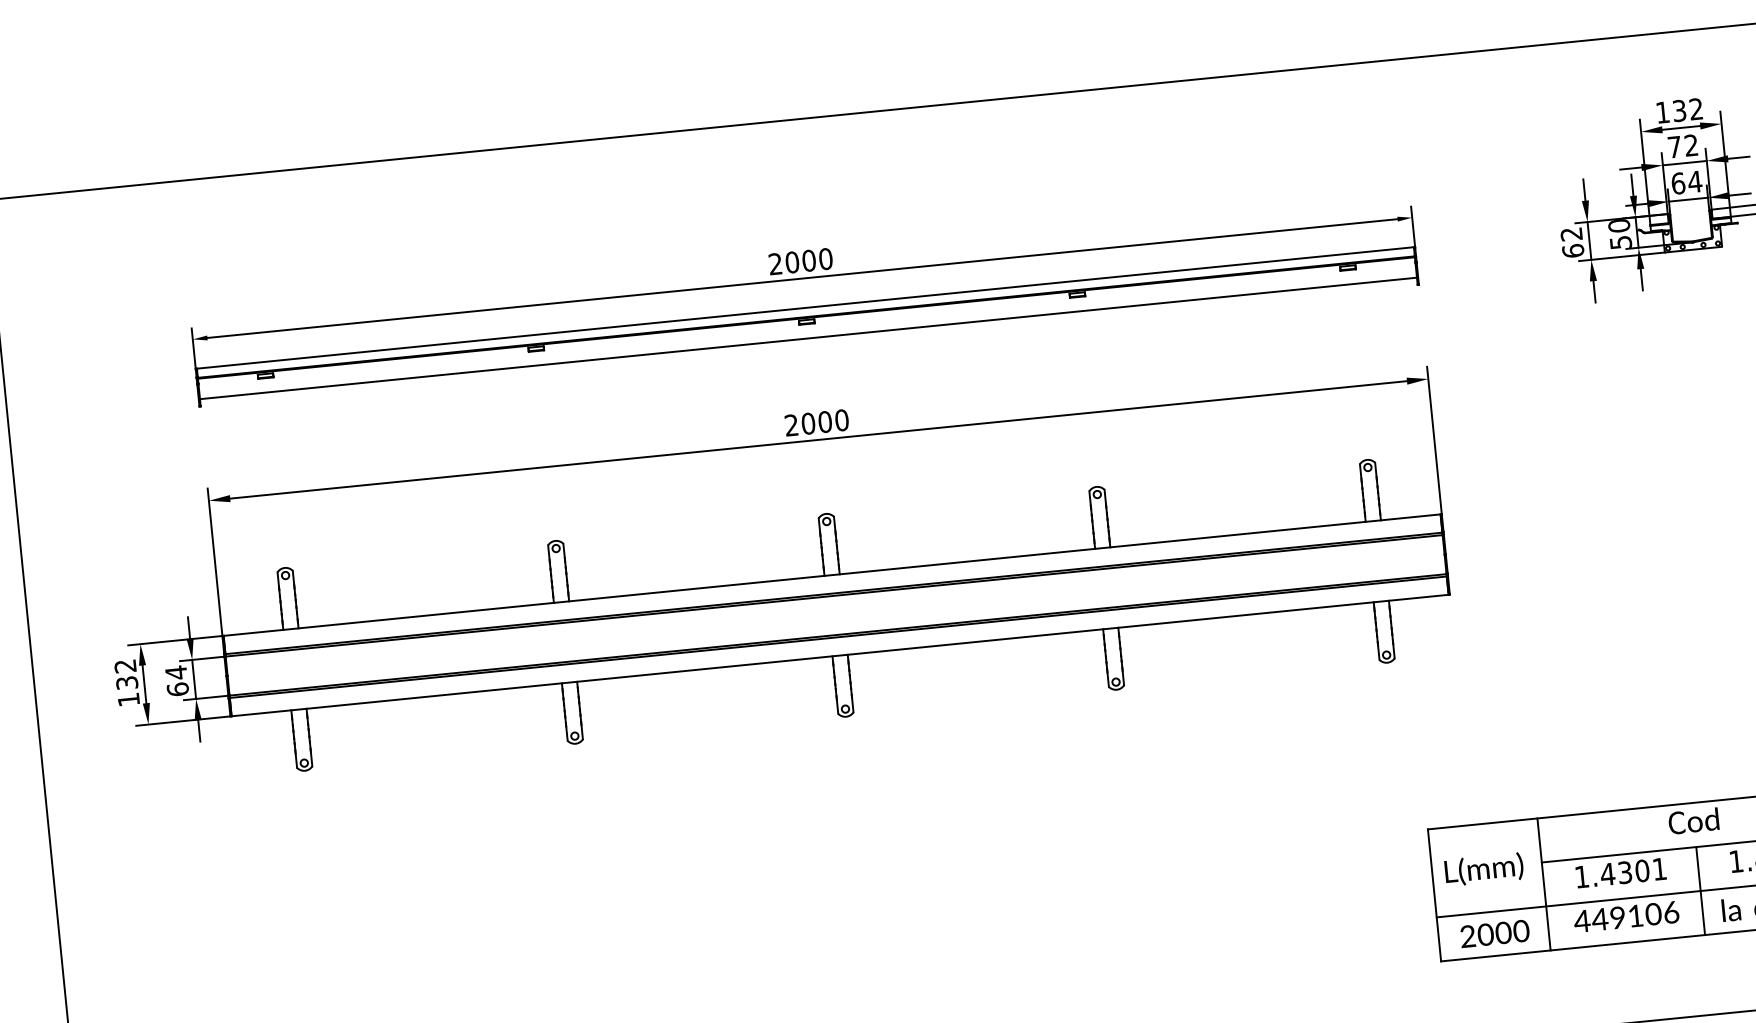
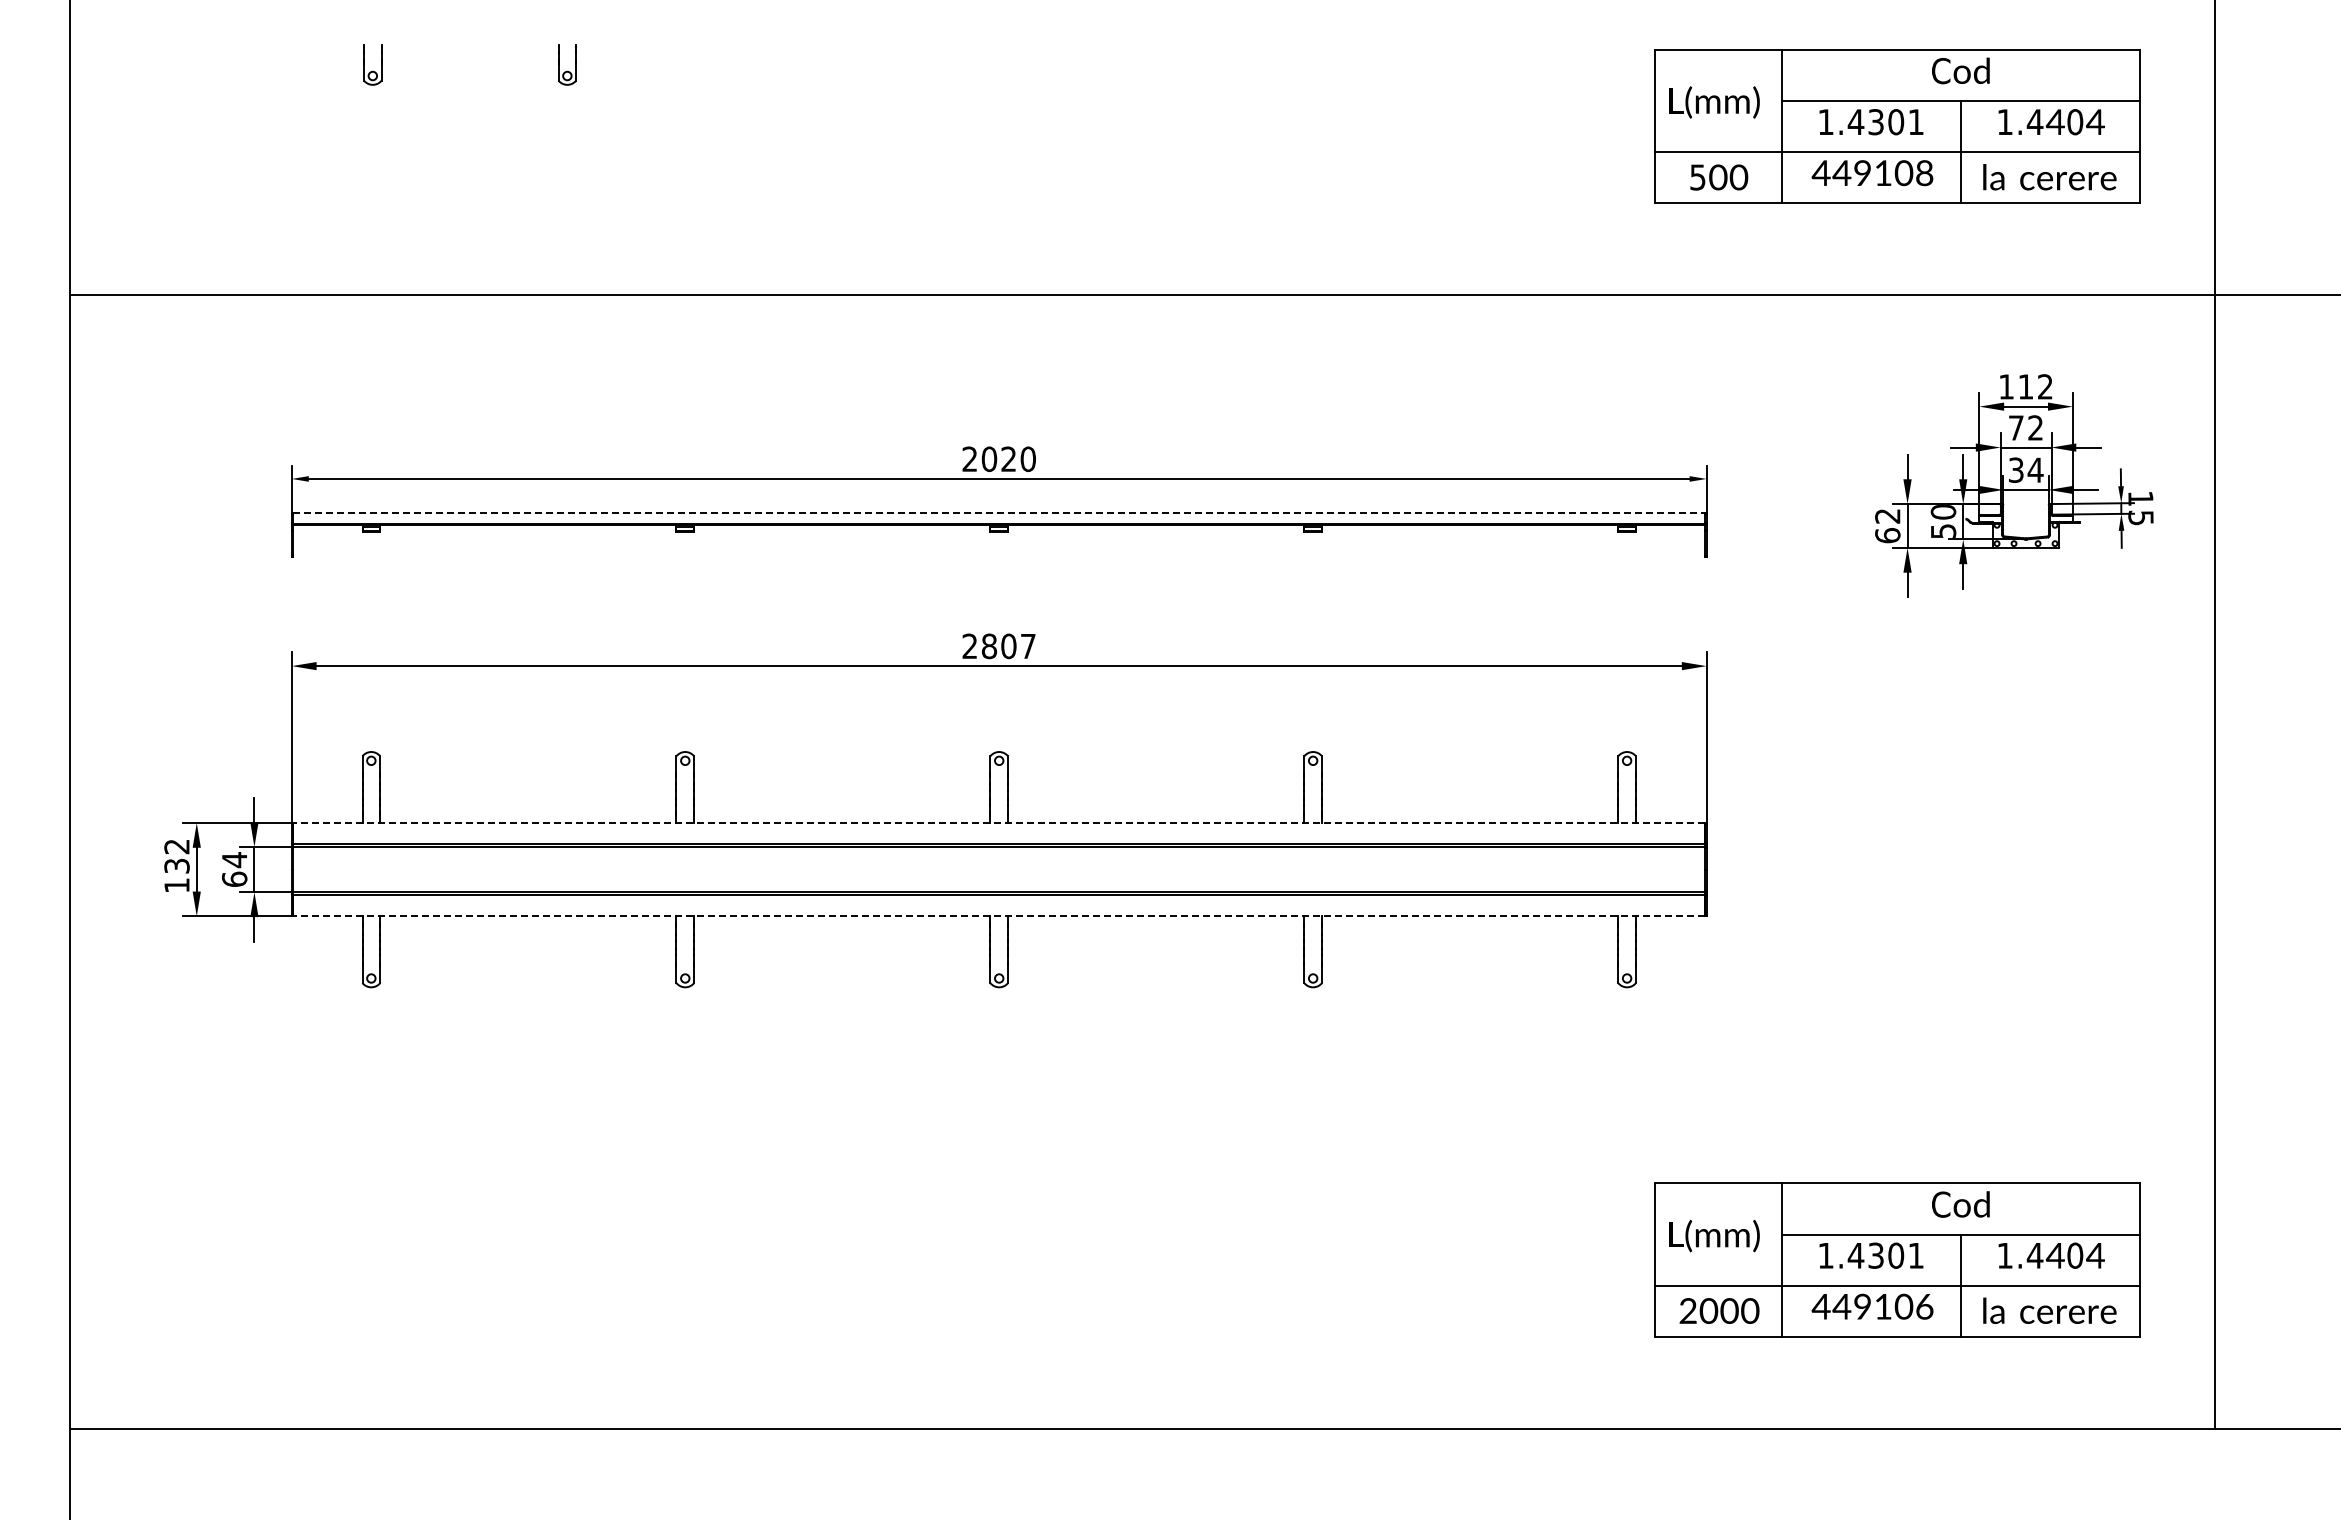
text: (1679, 110) -> (2025, 386), 132 -> 112
text: (1678, 182) -> (2016, 469), 64 -> 34
text: (808, 260) -> (1008, 458), 2000 -> 2020
line: (805, 308) -> (999, 513), solid -> dashed
line: (808, 338) -> (999, 548), removed
text: (824, 422) -> (1008, 646), 2000 -> 2807
line: (832, 575) -> (999, 823), solid -> dashed
line: (840, 655) -> (999, 916), solid -> dashed

